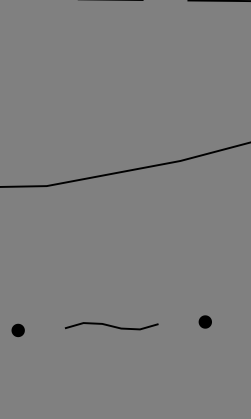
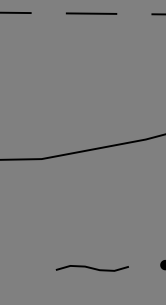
fill: (17, 330) -> (18, 271), removed

